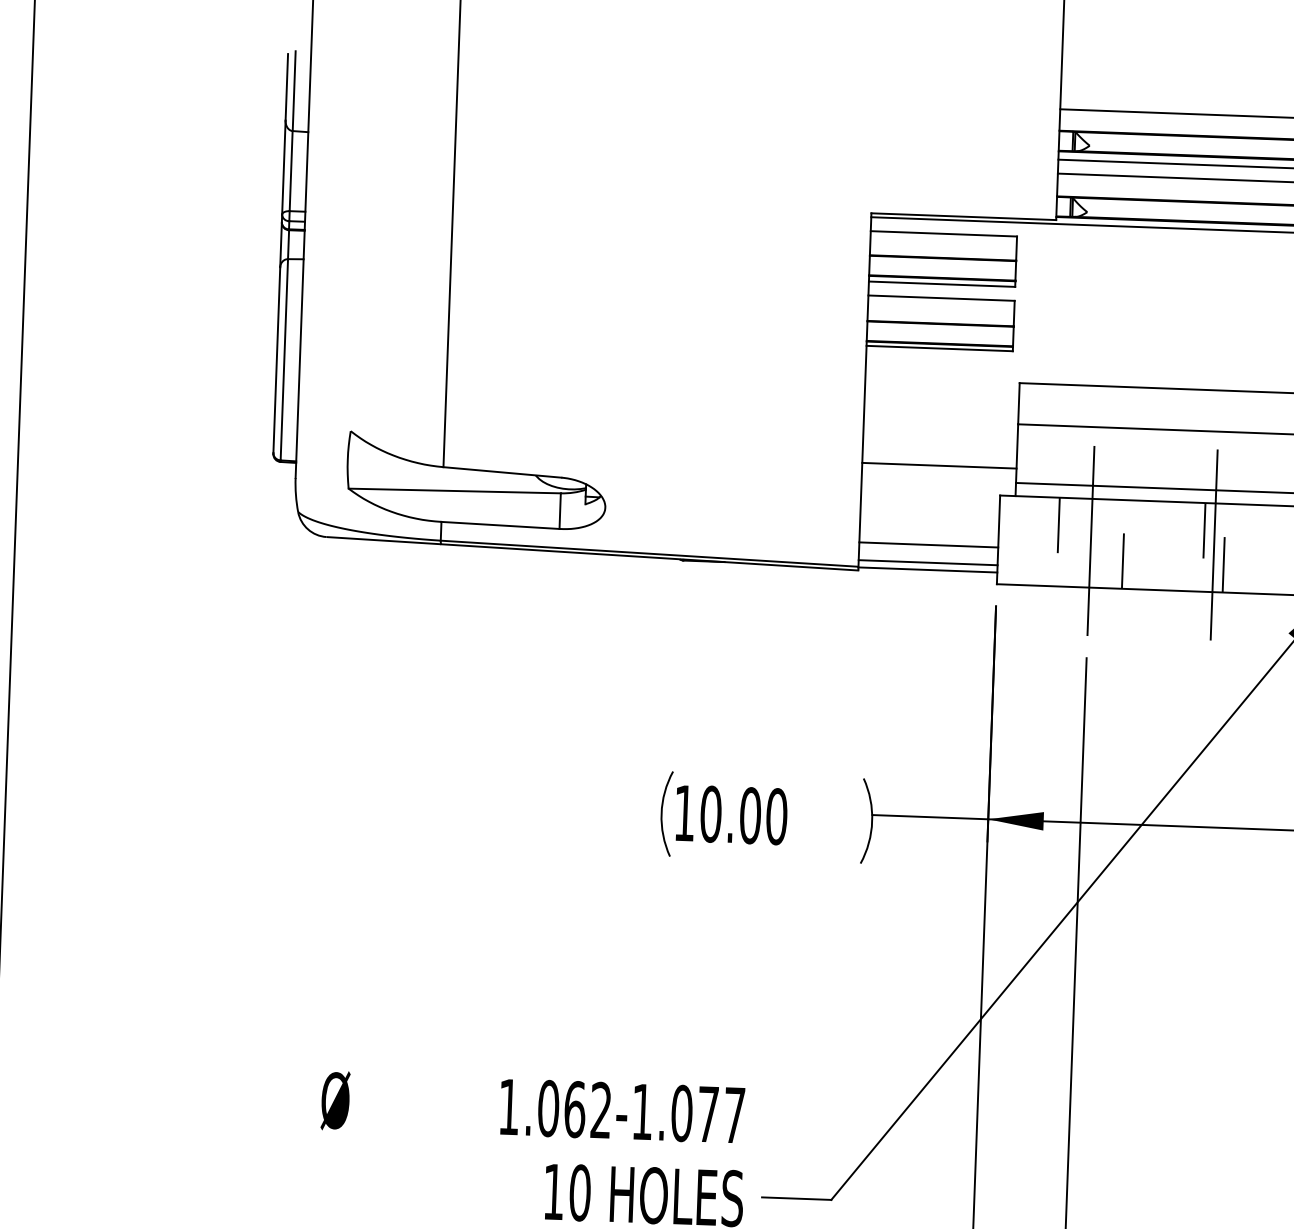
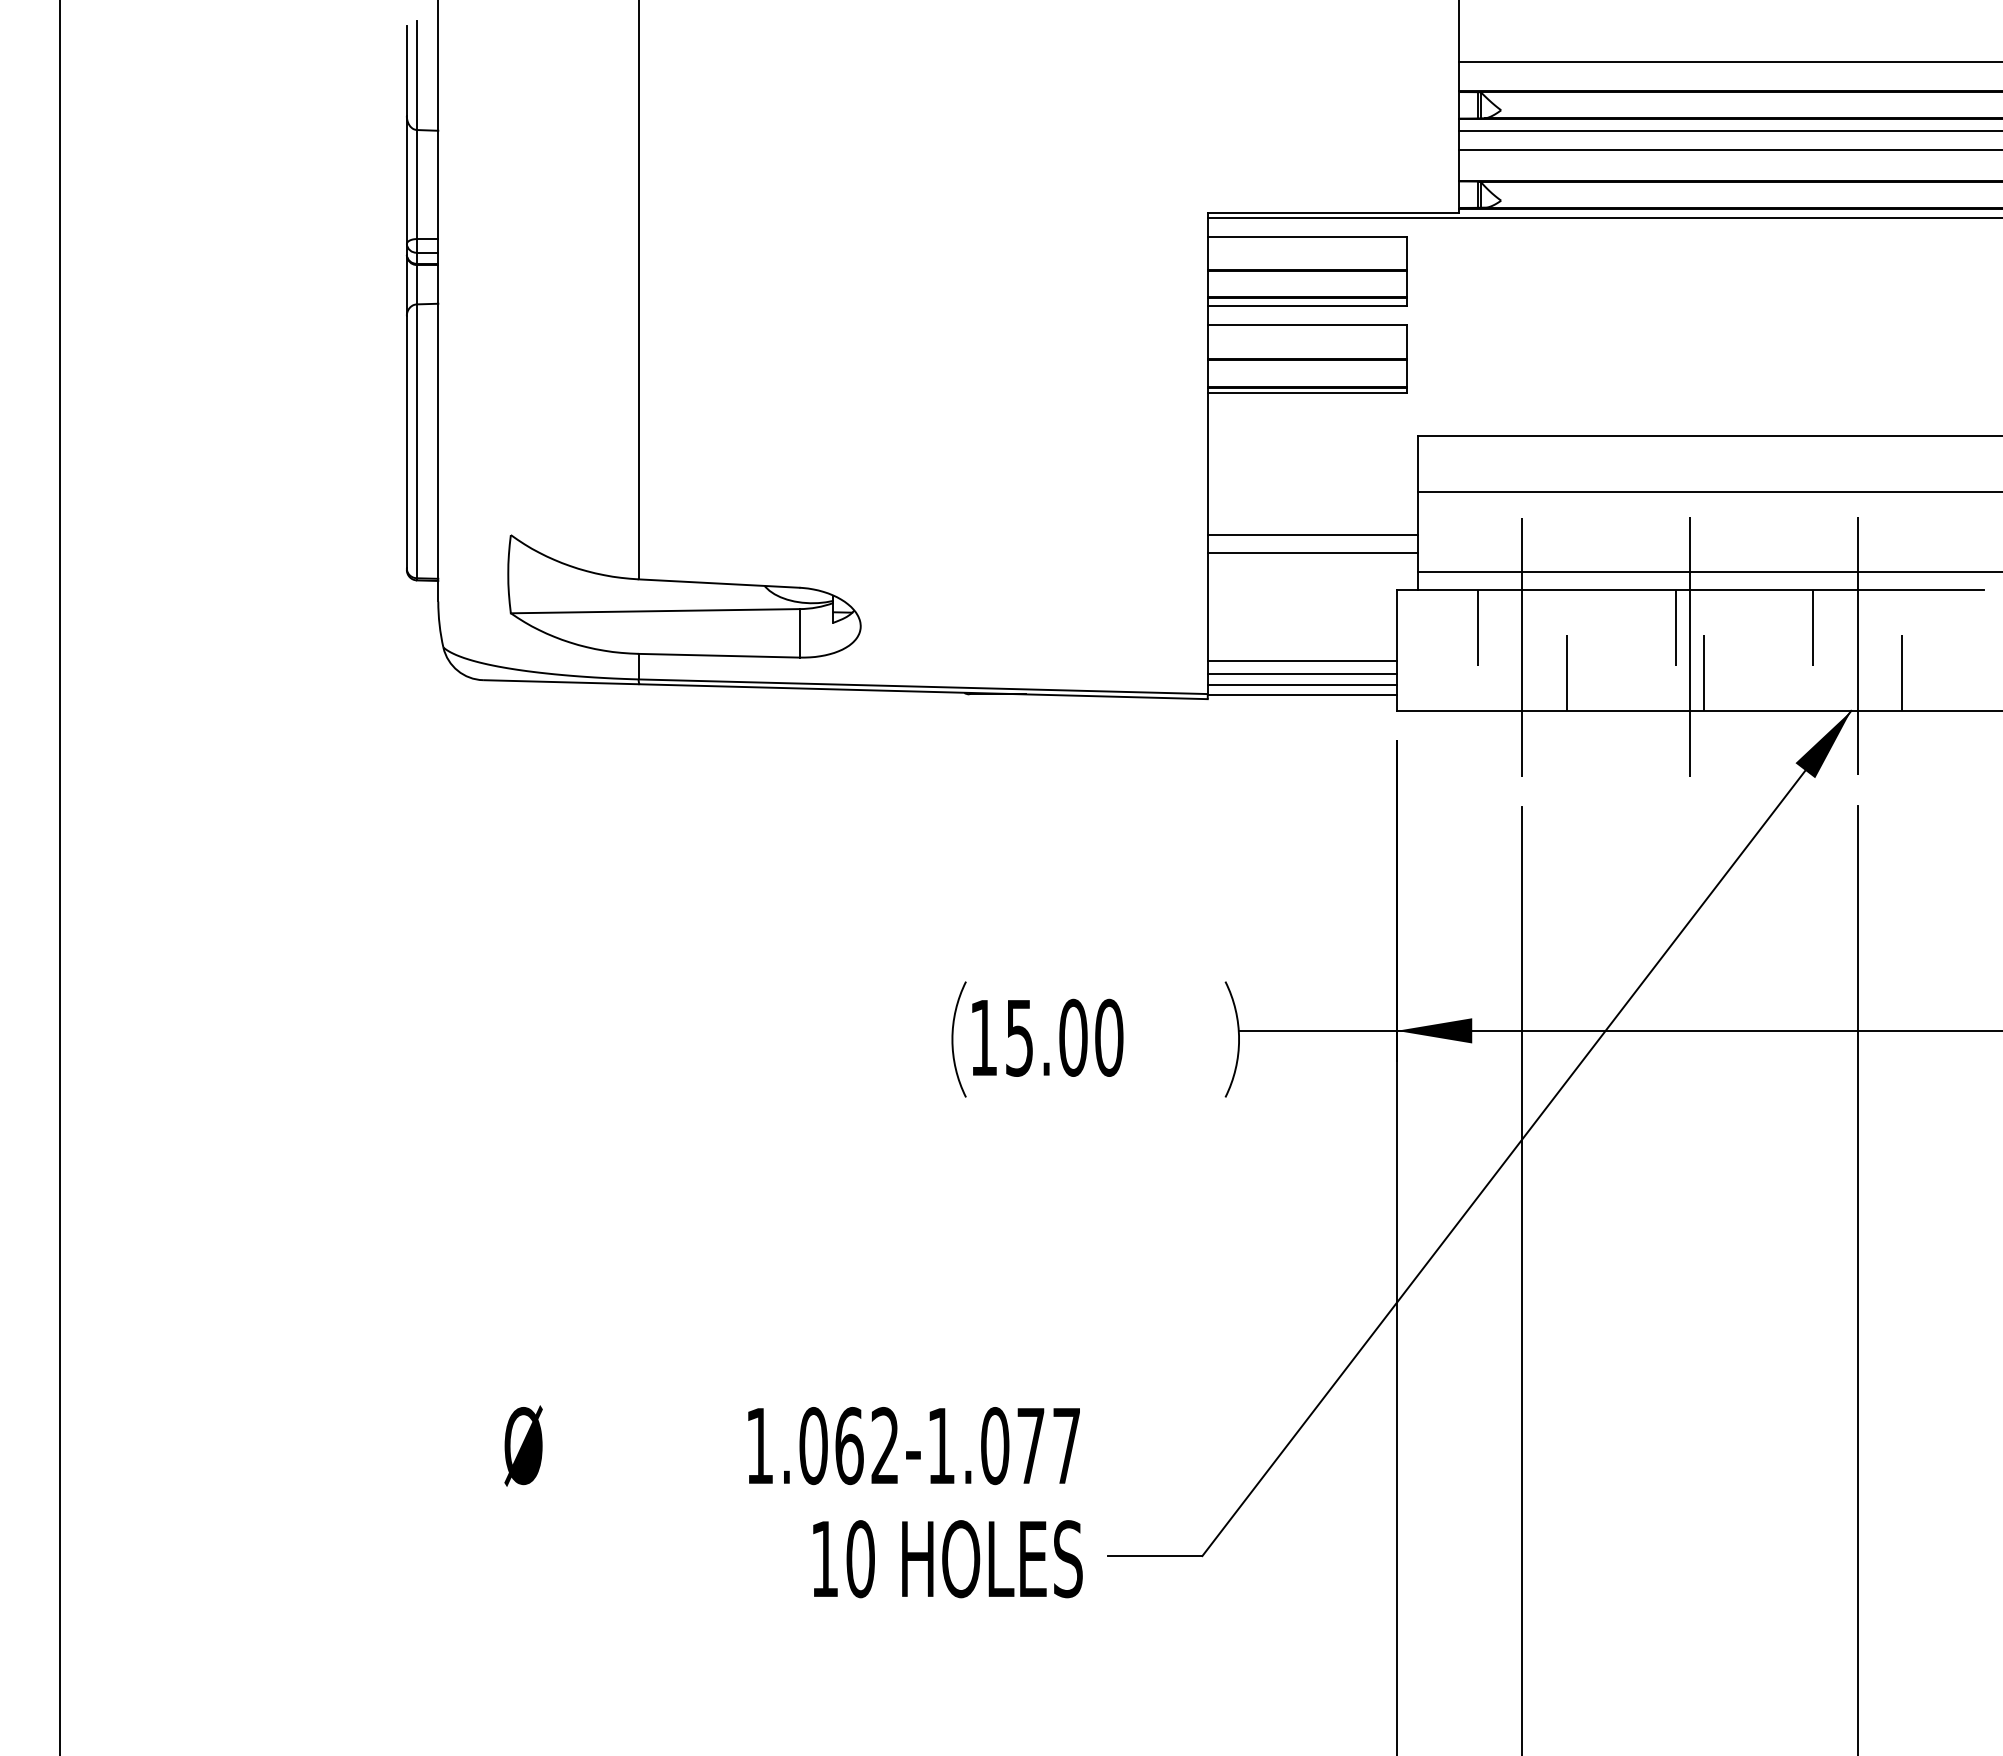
line: (939, 453) -> (1312, 535), added
line: (927, 554) -> (1301, 673), added
text: (710, 814) -> (1019, 1037), 10.00 -> 15.00

